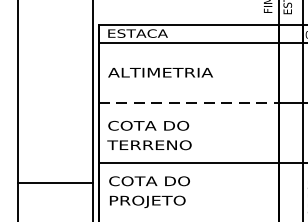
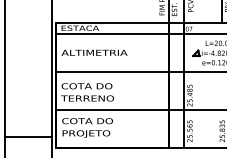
line: (190, 102) -> (113, 71), dashed -> solid
line: (55, 183) -> (28, 137), moved

